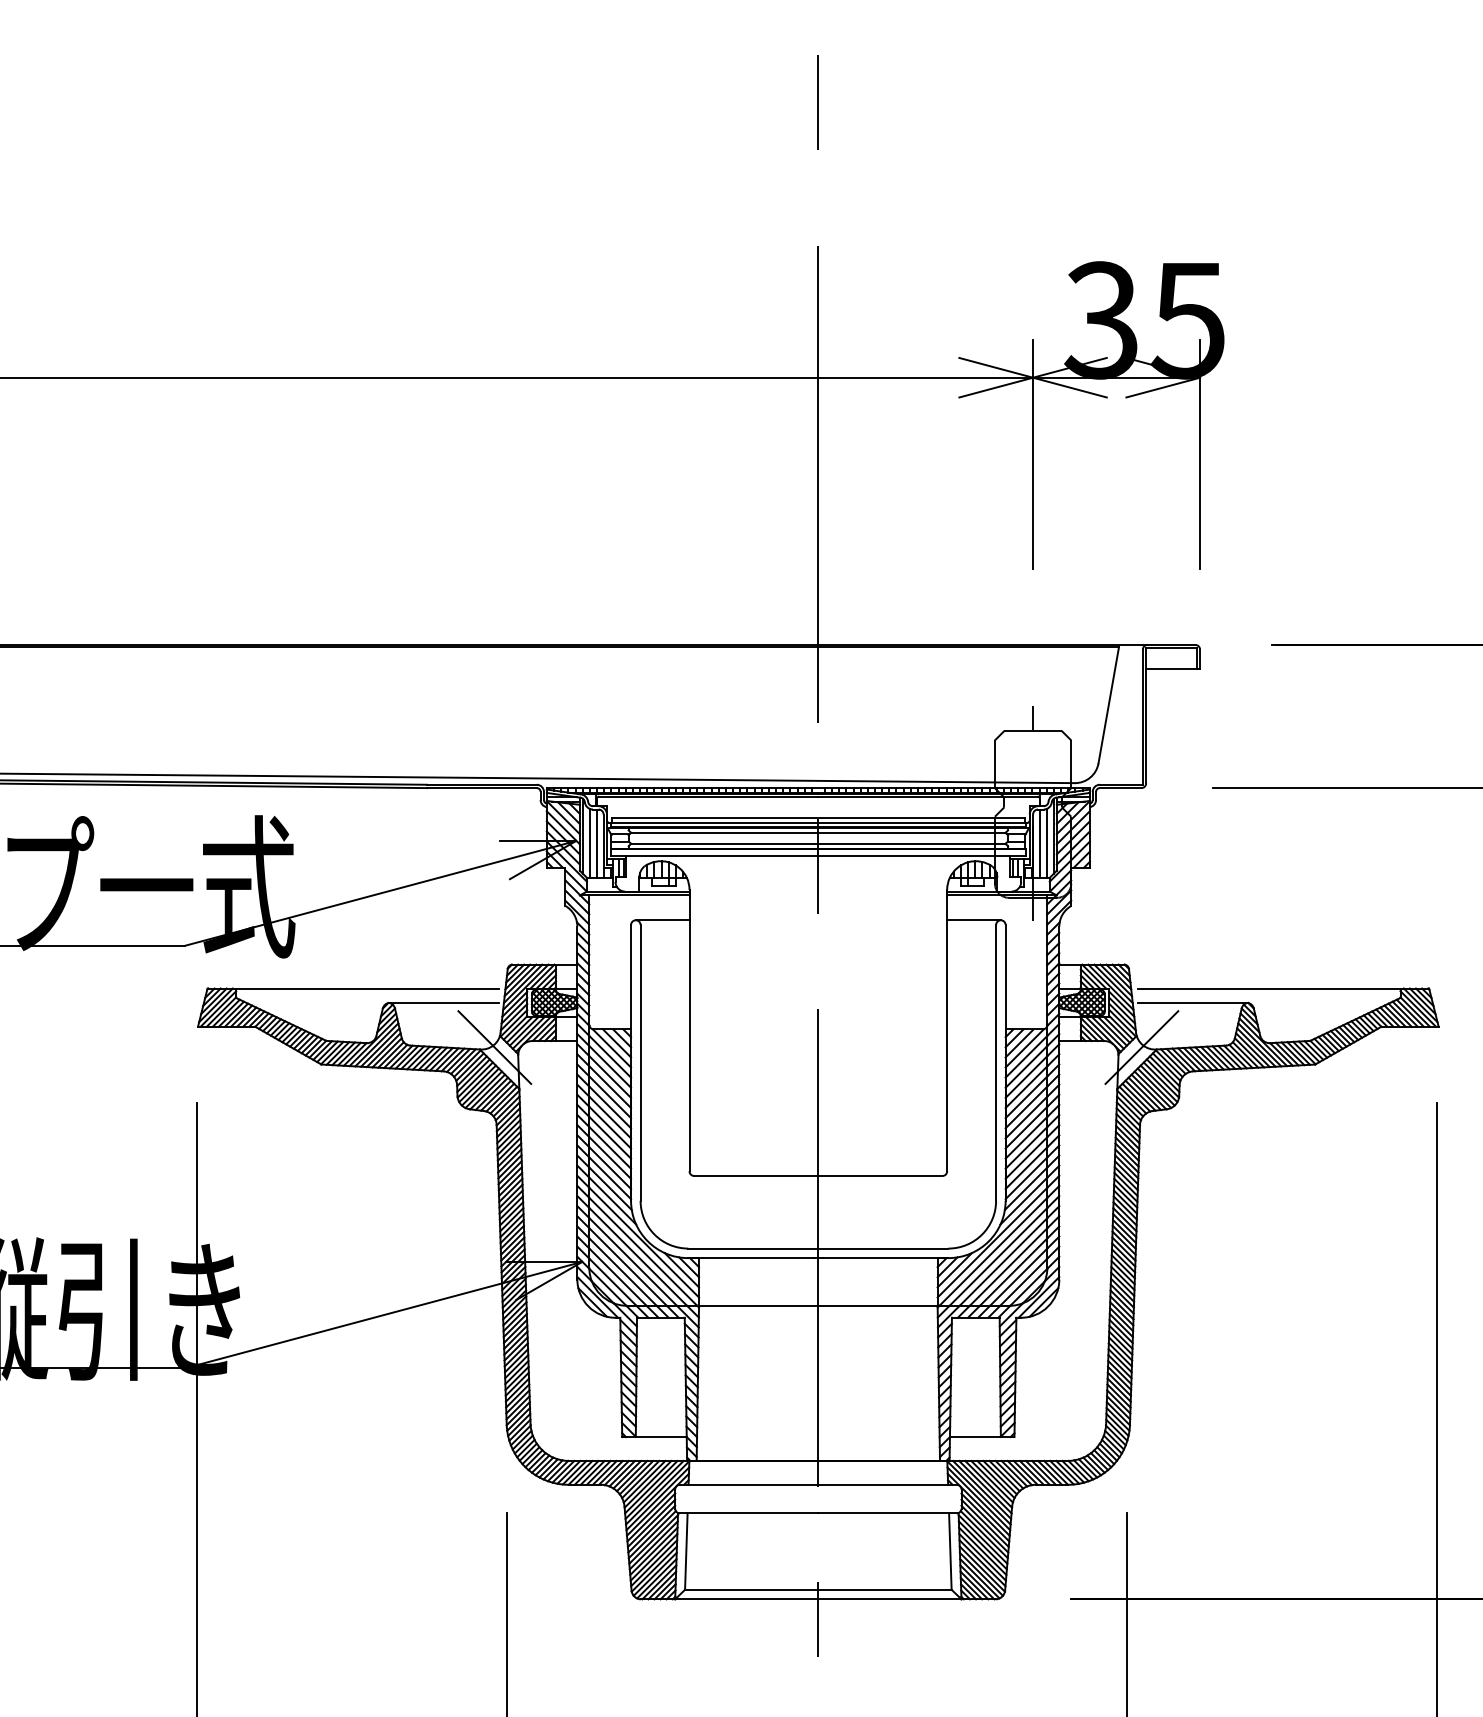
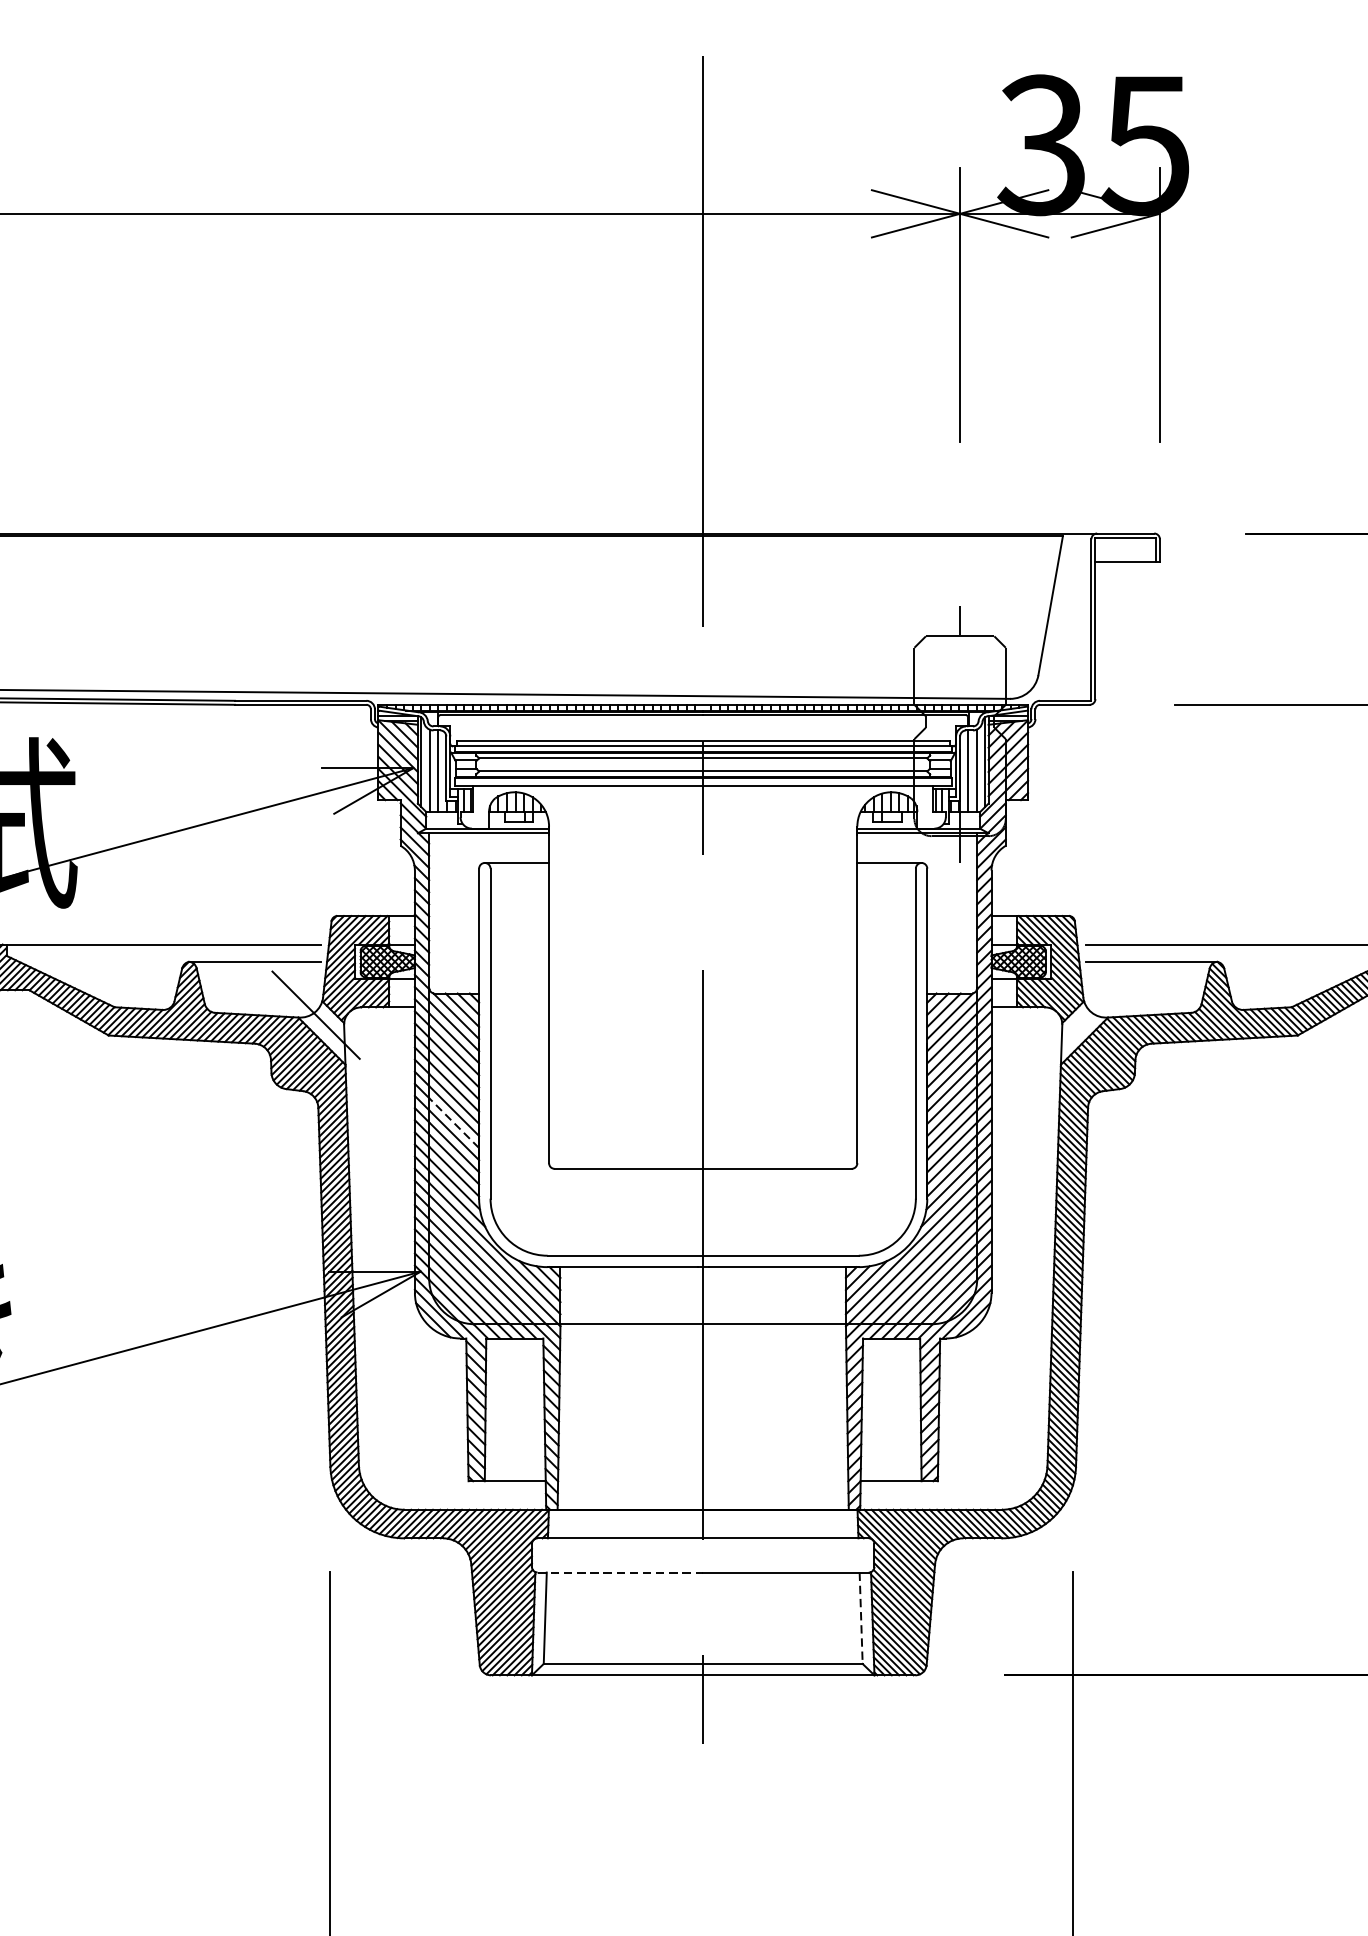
line: (1141, 1047) -> (1089, 1015), removed
line: (610, 1137) -> (454, 1122), solid -> dashed
line: (749, 1513) -> (620, 1572), solid -> dashed
line: (950, 1552) -> (861, 1619), solid -> dashed

